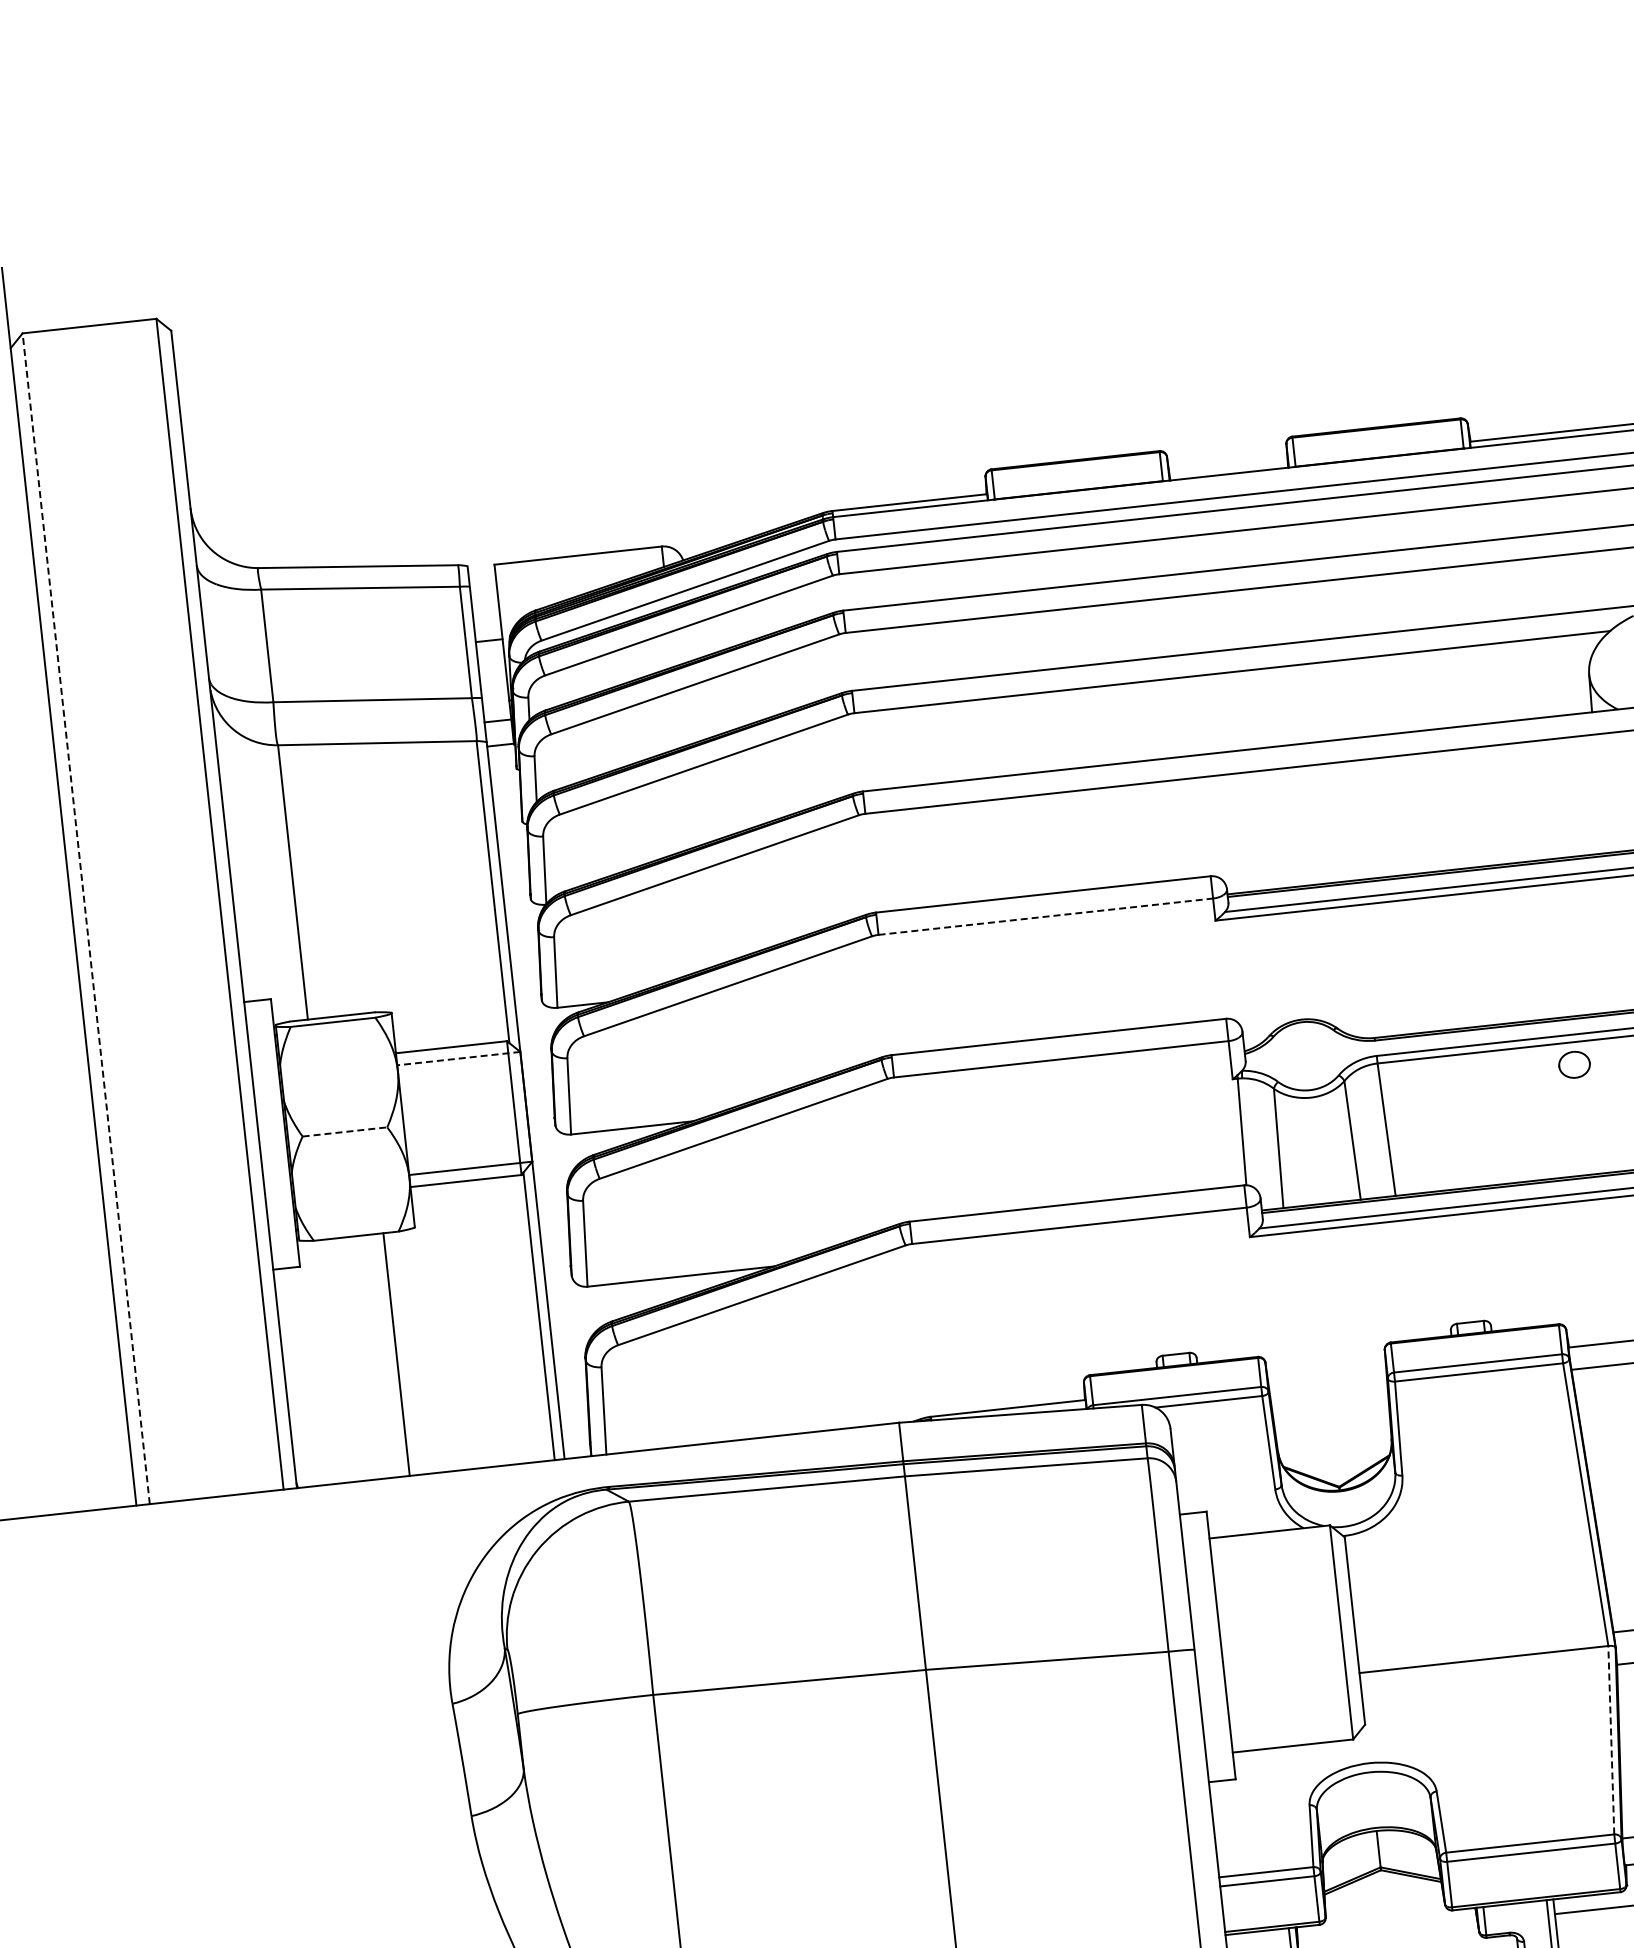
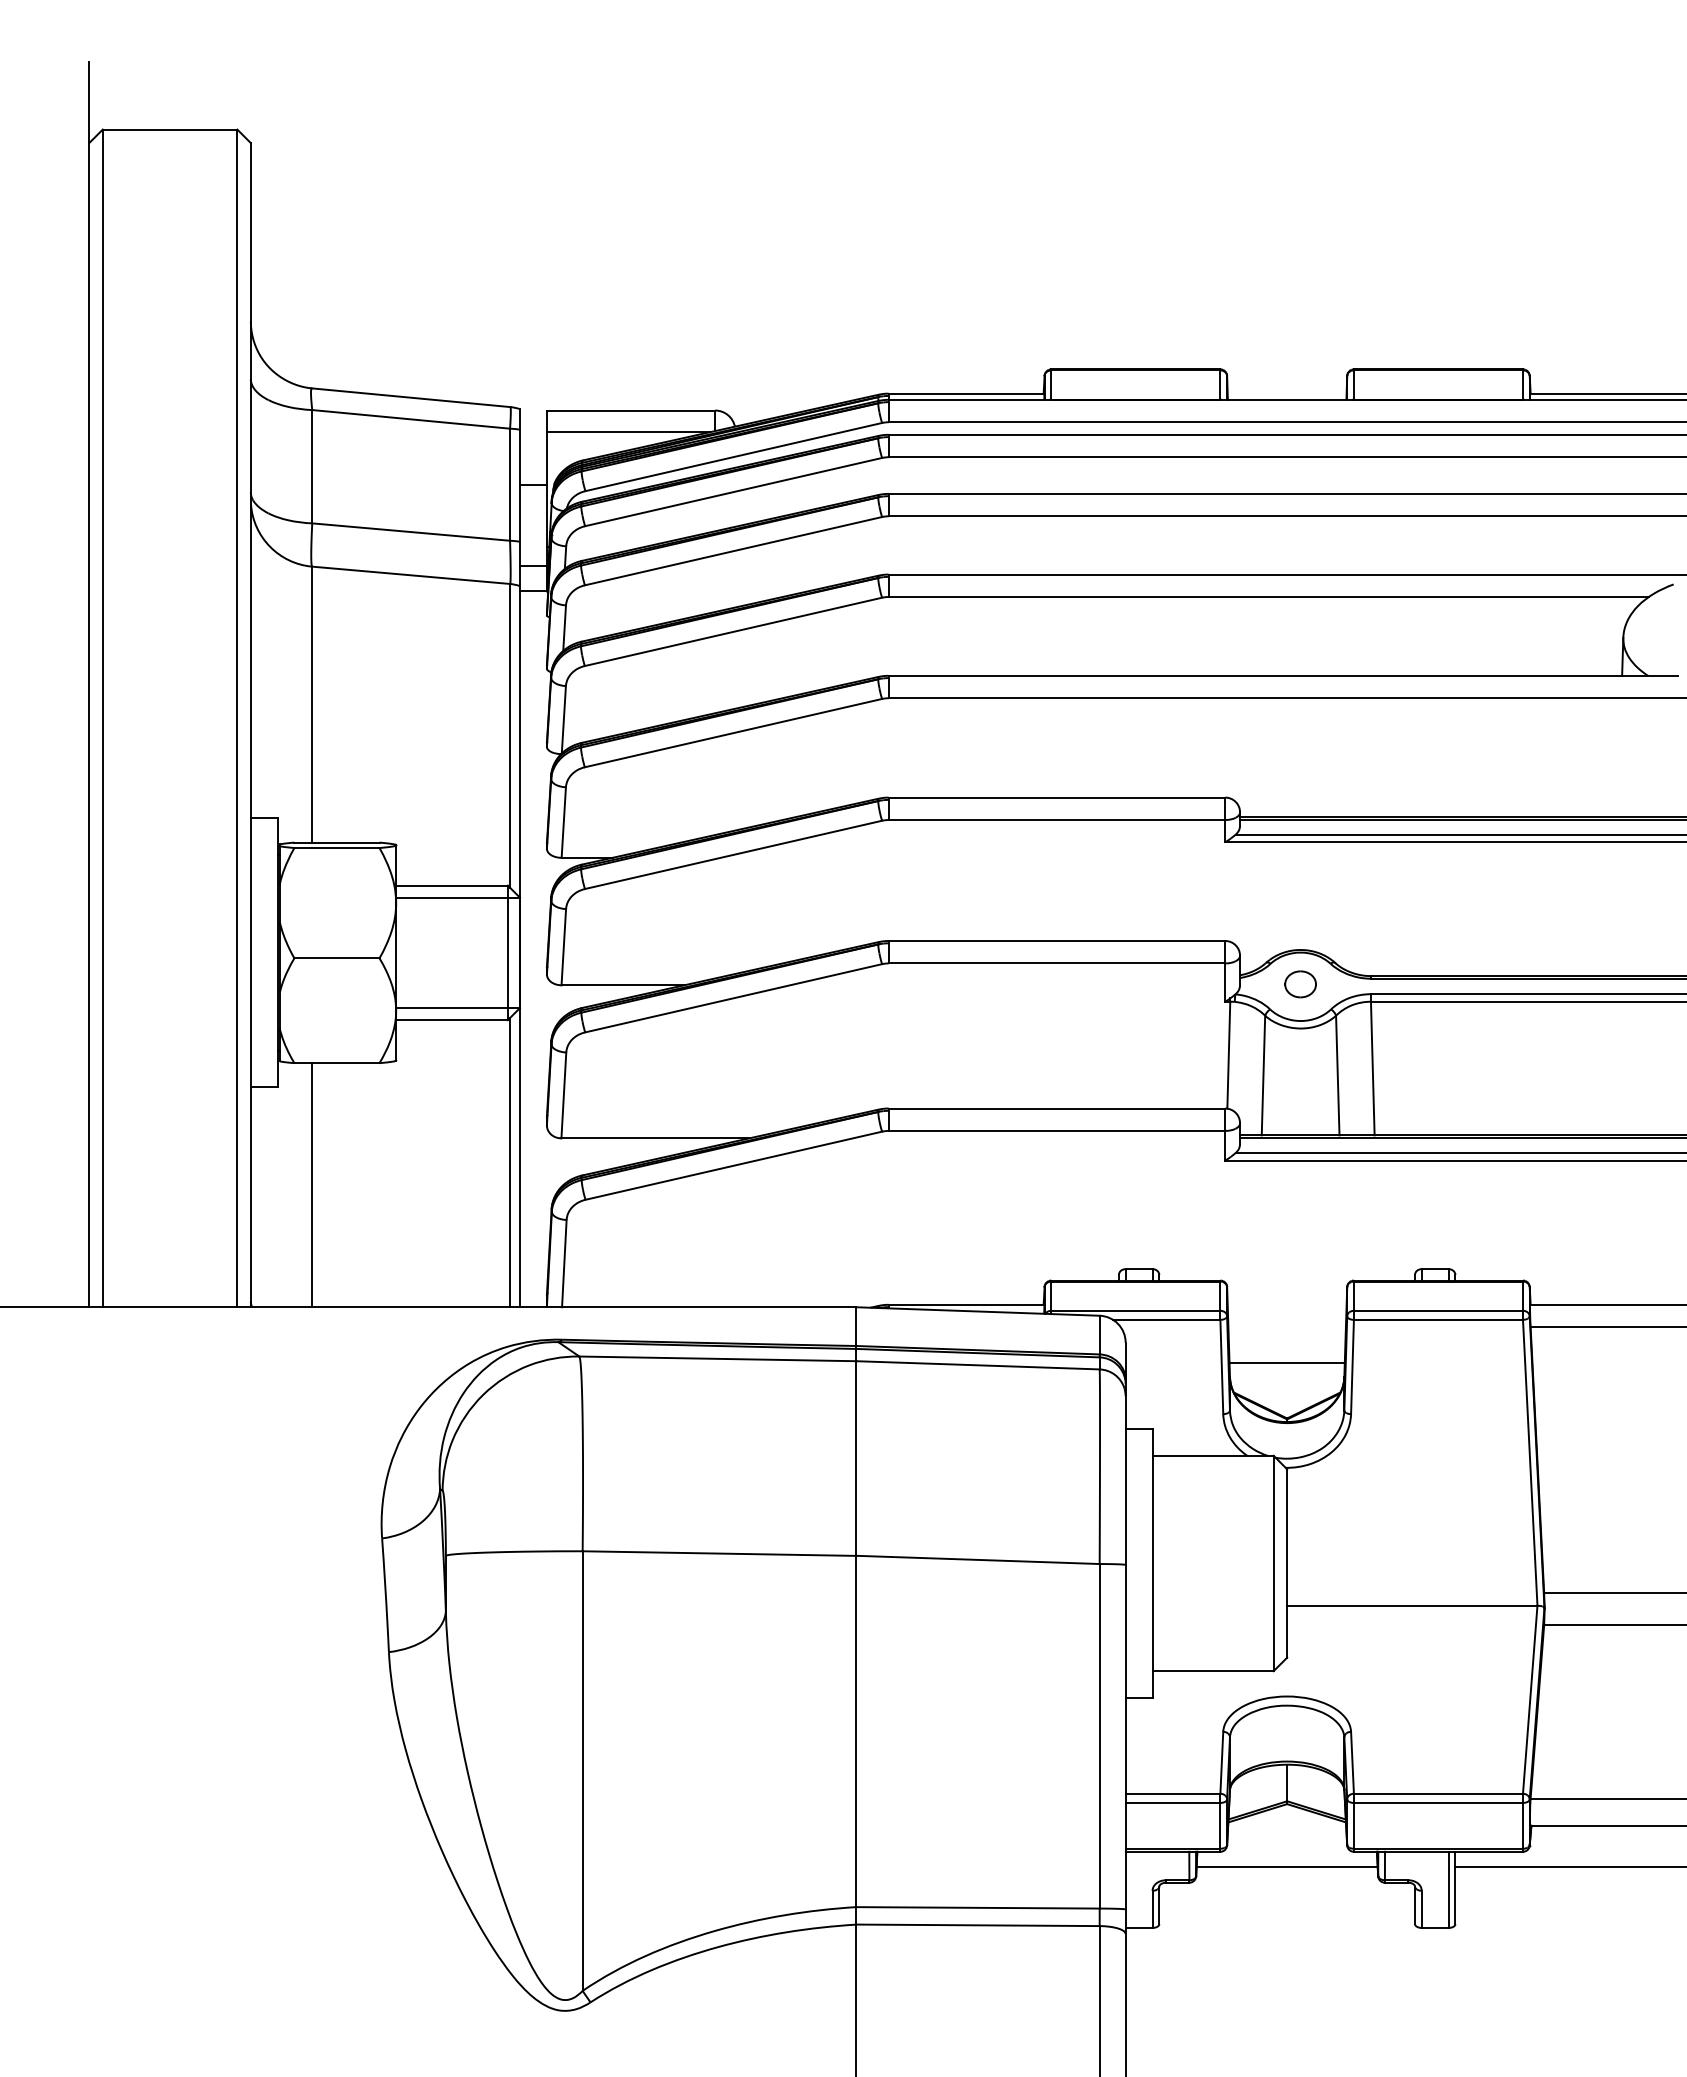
line: (577, 577) -> (627, 432), added
line: (1046, 917) -> (1057, 820), dashed -> solid
line: (85, 918) -> (102, 718), dashed -> solid
line: (459, 1058) -> (458, 897), dashed -> solid
part: (1574, 1064) -> (1300, 984), moved
line: (344, 1132) -> (336, 958), dashed -> solid
line: (396, 1354) -> (312, 1185), moved
line: (1332, 1432) -> (1286, 1363), added
line: (1611, 1739) -> (1530, 1699), dashed -> solid
line: (1387, 1932) -> (1286, 1866), added

